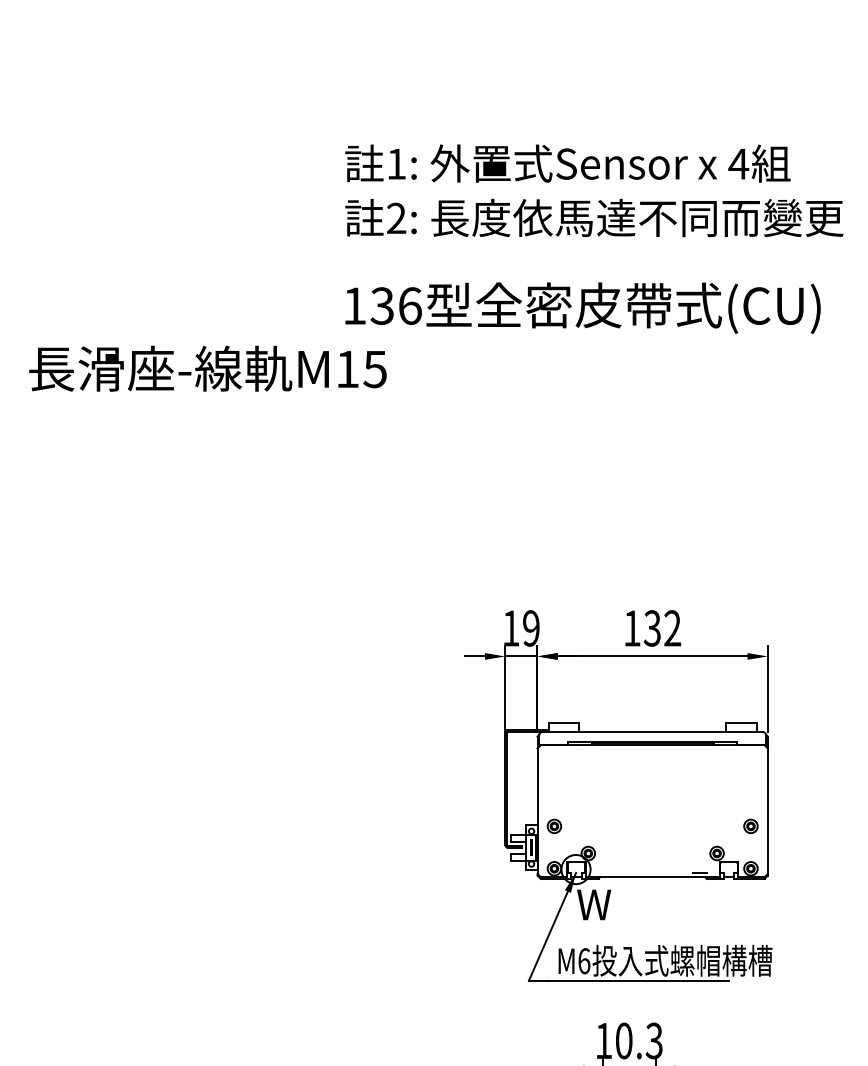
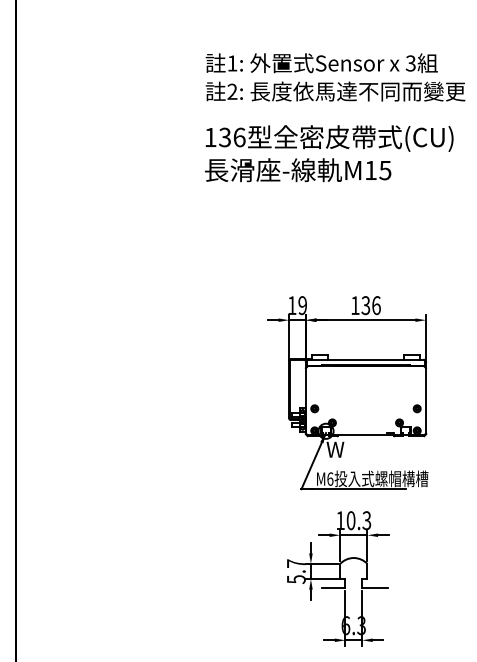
text: (738, 164) -> (410, 63), 4 -> 3
text: (208, 369) -> (298, 170), moved
text: (672, 628) -> (376, 305), 132 -> 136

